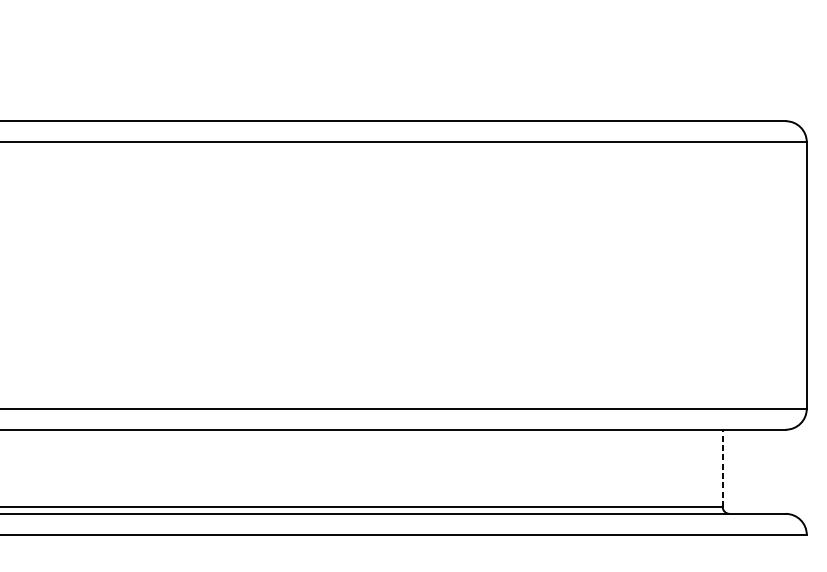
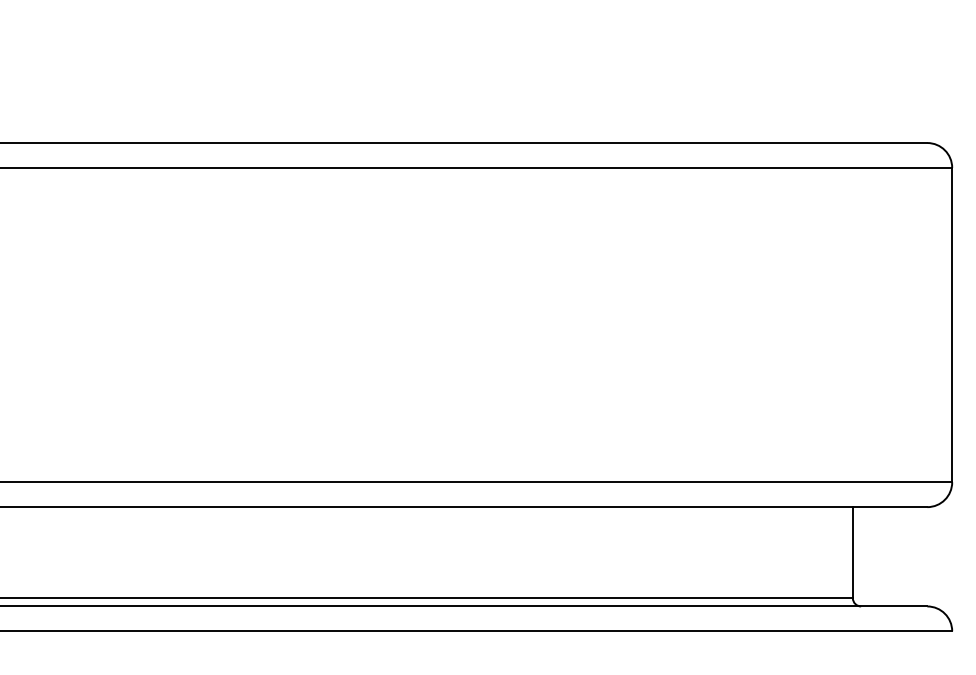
line: (722, 468) -> (852, 552), dashed -> solid

